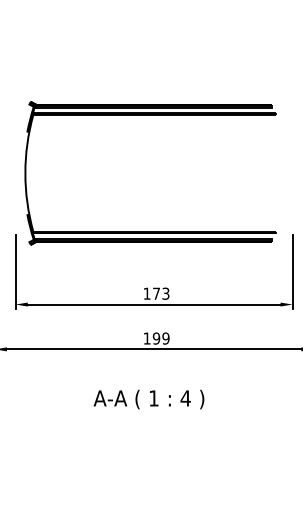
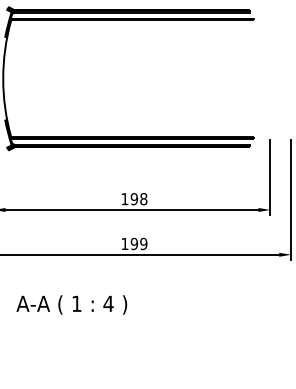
text: (160, 293) -> (138, 198), 173 -> 198
text: (148, 399) -> (71, 304), moved

